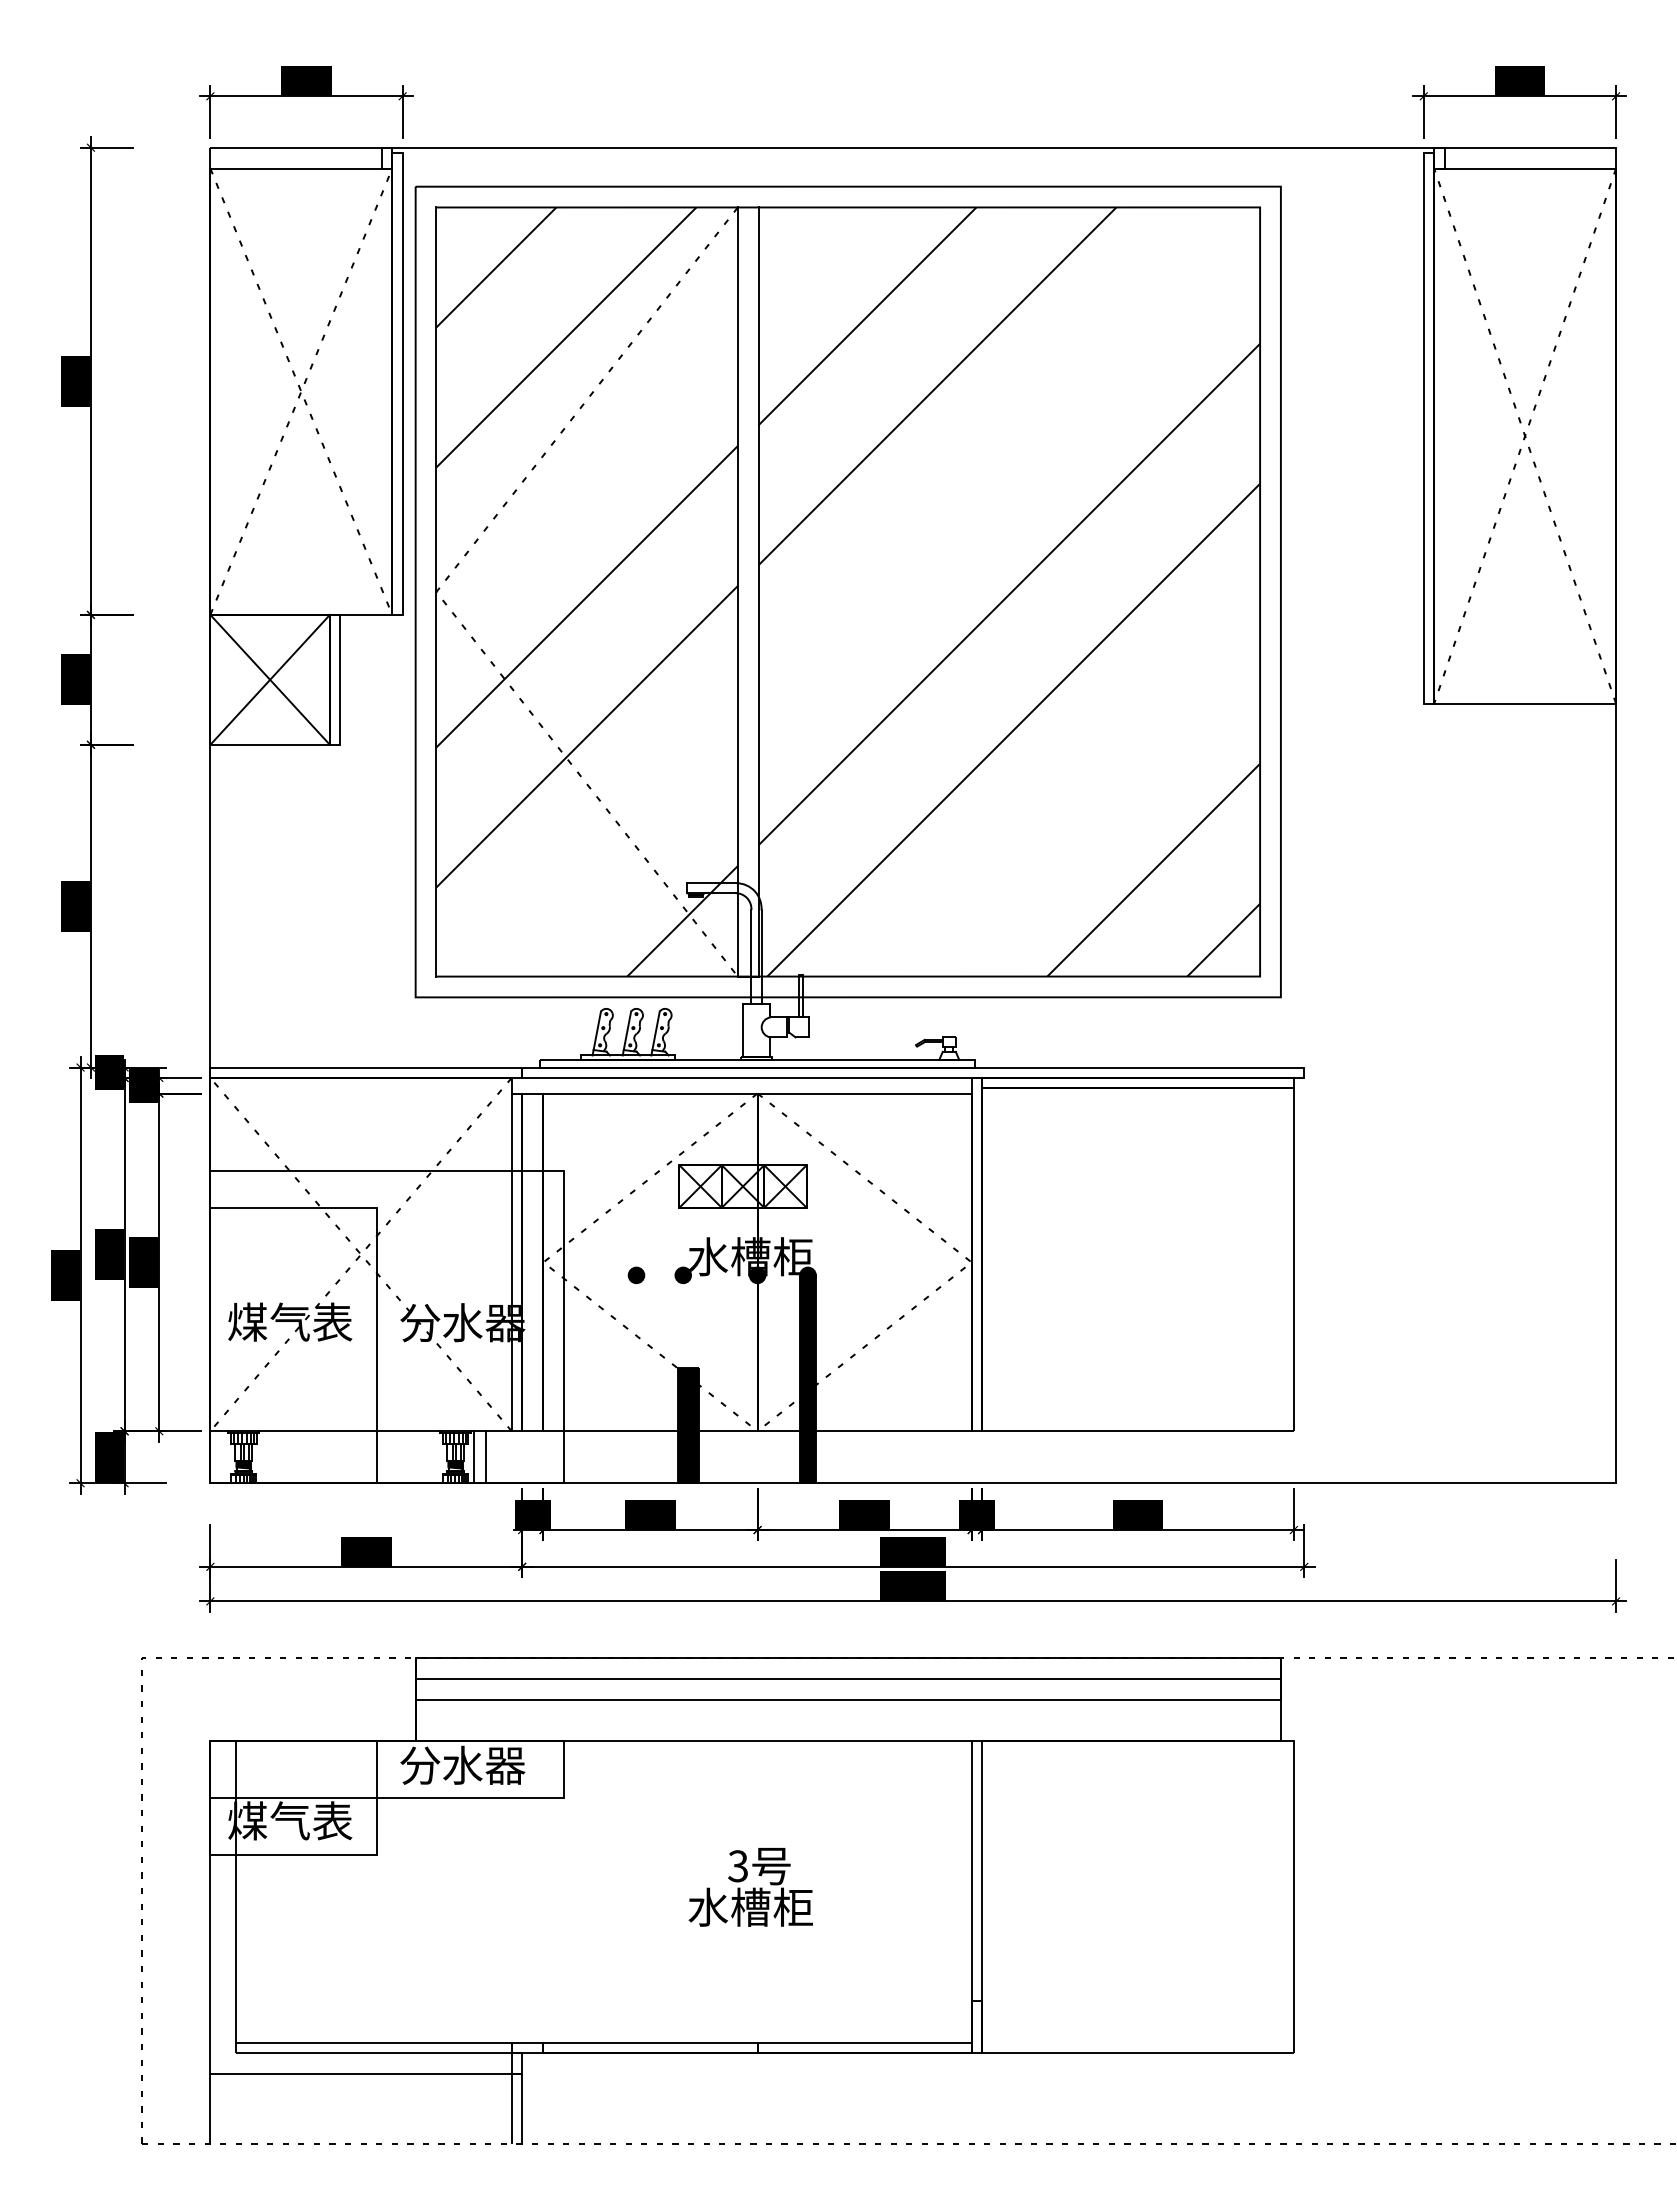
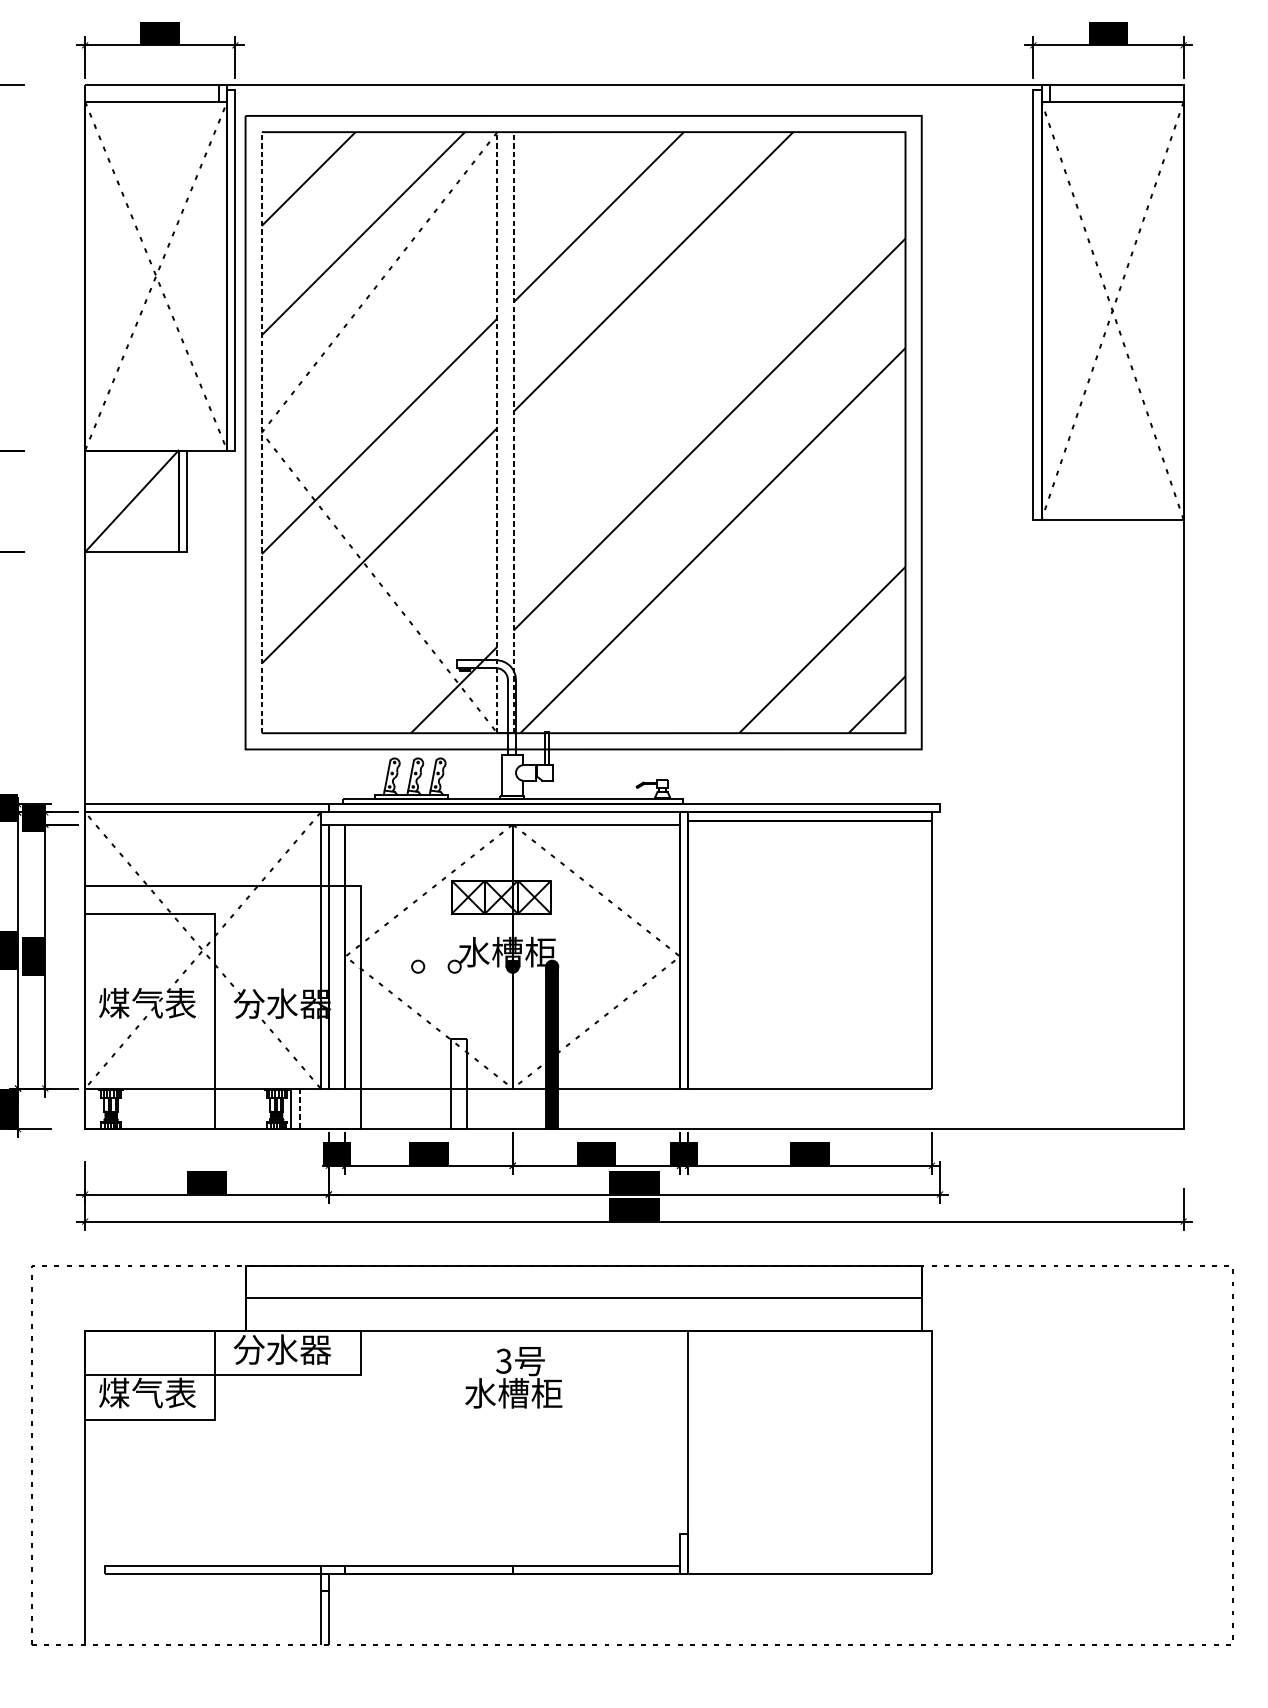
line: (436, 592) -> (261, 433), solid -> dashed
line: (737, 592) -> (497, 433), solid -> dashed
line: (758, 592) -> (513, 433), solid -> dashed
line: (269, 679) -> (131, 501), removed
fill: (636, 1275) -> (418, 966), removed
fill: (683, 1275) -> (454, 966), removed
fill: (688, 1425) -> (458, 1084), removed
line: (485, 1457) -> (300, 1109), solid -> dashed
line: (847, 1678) -> (583, 1281), removed
text: (750, 1887) -> (513, 1377), moved
line: (236, 1891) -> (105, 1448), removed
line: (971, 1891) -> (679, 1448), removed
line: (360, 2073) -> (202, 1590), removed

